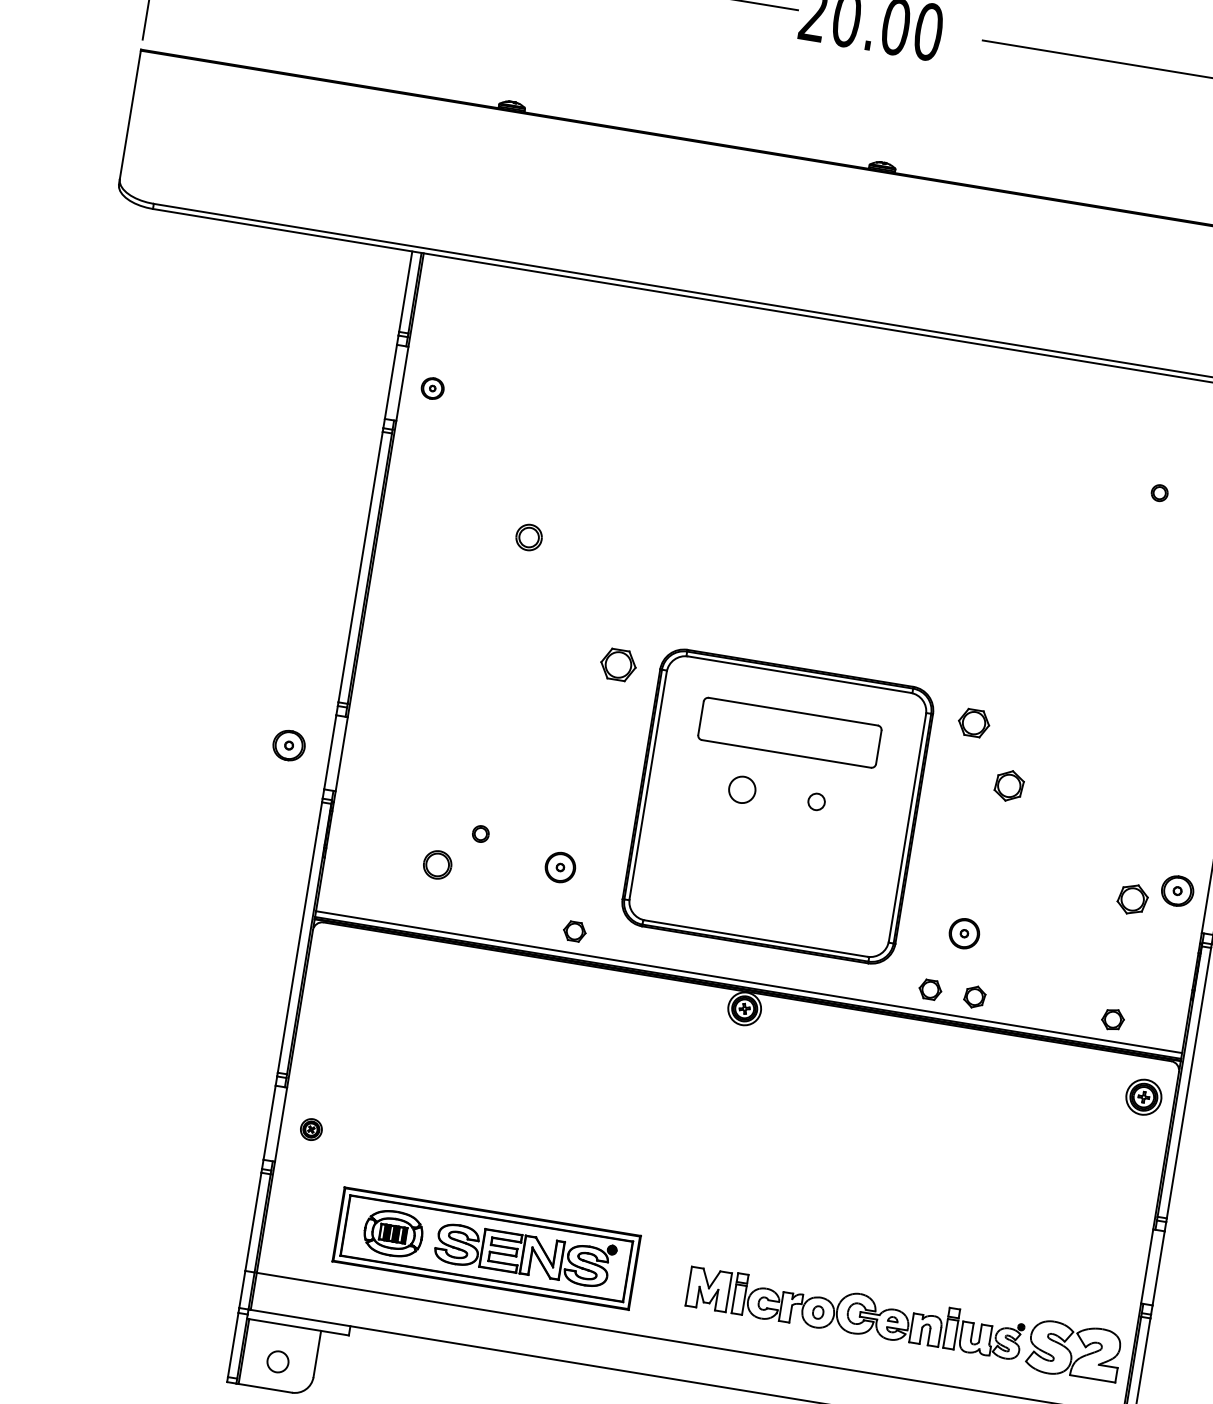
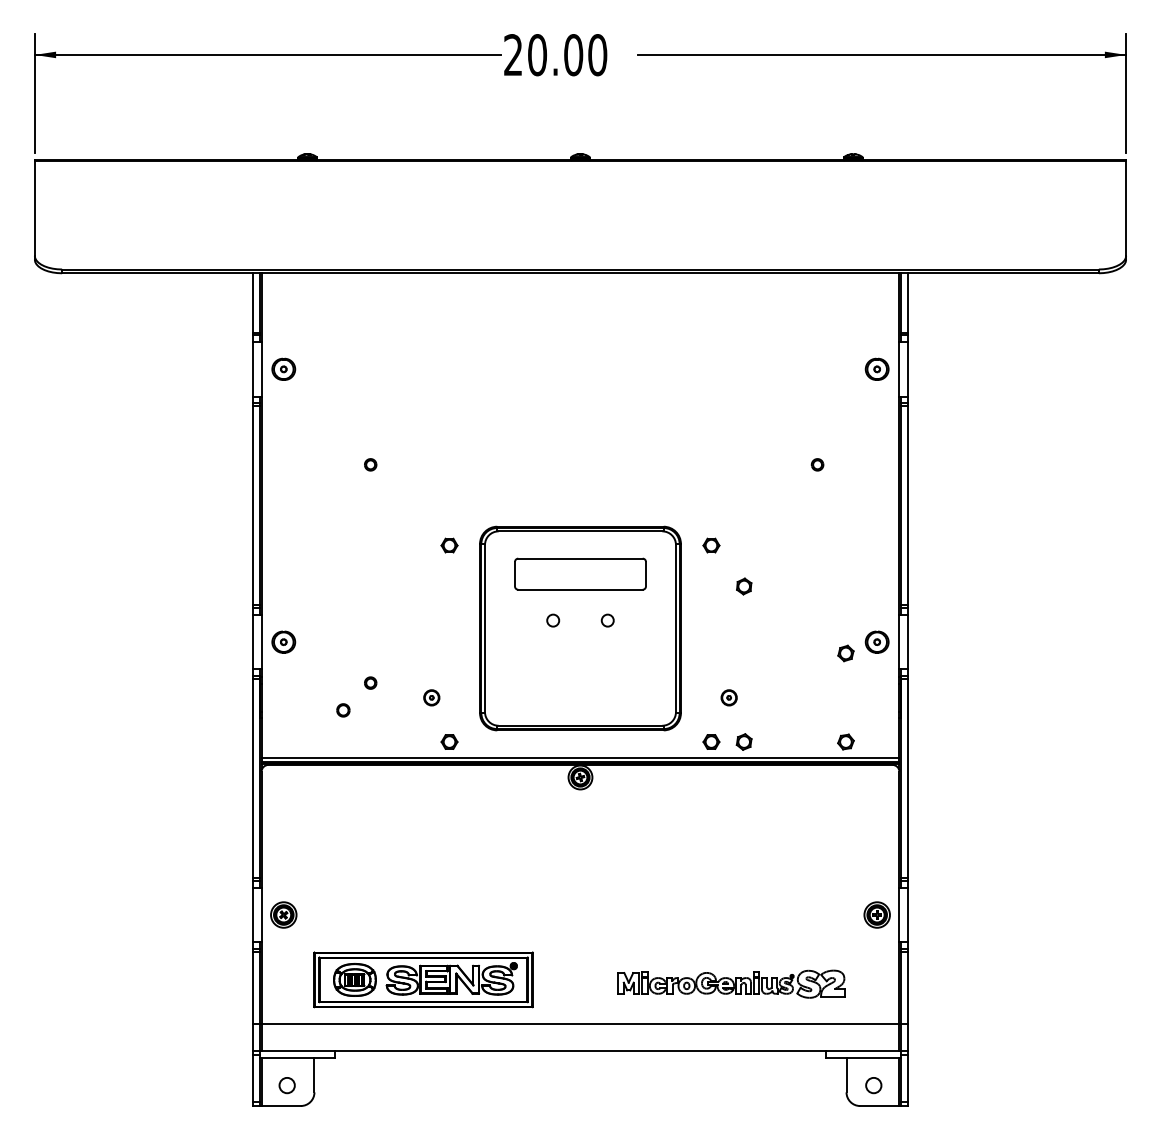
part: (432, 387) -> (283, 368), size x1.43
part: (1159, 492) -> (817, 464), moved
part: (529, 537) -> (370, 464), size x0.62
part: (618, 664) -> (449, 545), size x0.62
part: (974, 722) -> (711, 545), size x0.71
part: (288, 744) -> (283, 641), moved
part: (1009, 785) -> (744, 586), size x0.71
circle: (742, 789) -> (553, 620), size x0.62
part: (437, 865) -> (343, 710), size x0.62
part: (560, 867) -> (431, 697), size x0.71
part: (1132, 899) -> (845, 653), size x0.71
part: (963, 933) -> (728, 697), size x0.71
part: (1143, 1096) -> (876, 914), moved
part: (311, 1128) -> (283, 914), size x1.67
part: (903, 1322) -> (731, 983), size x0.71

